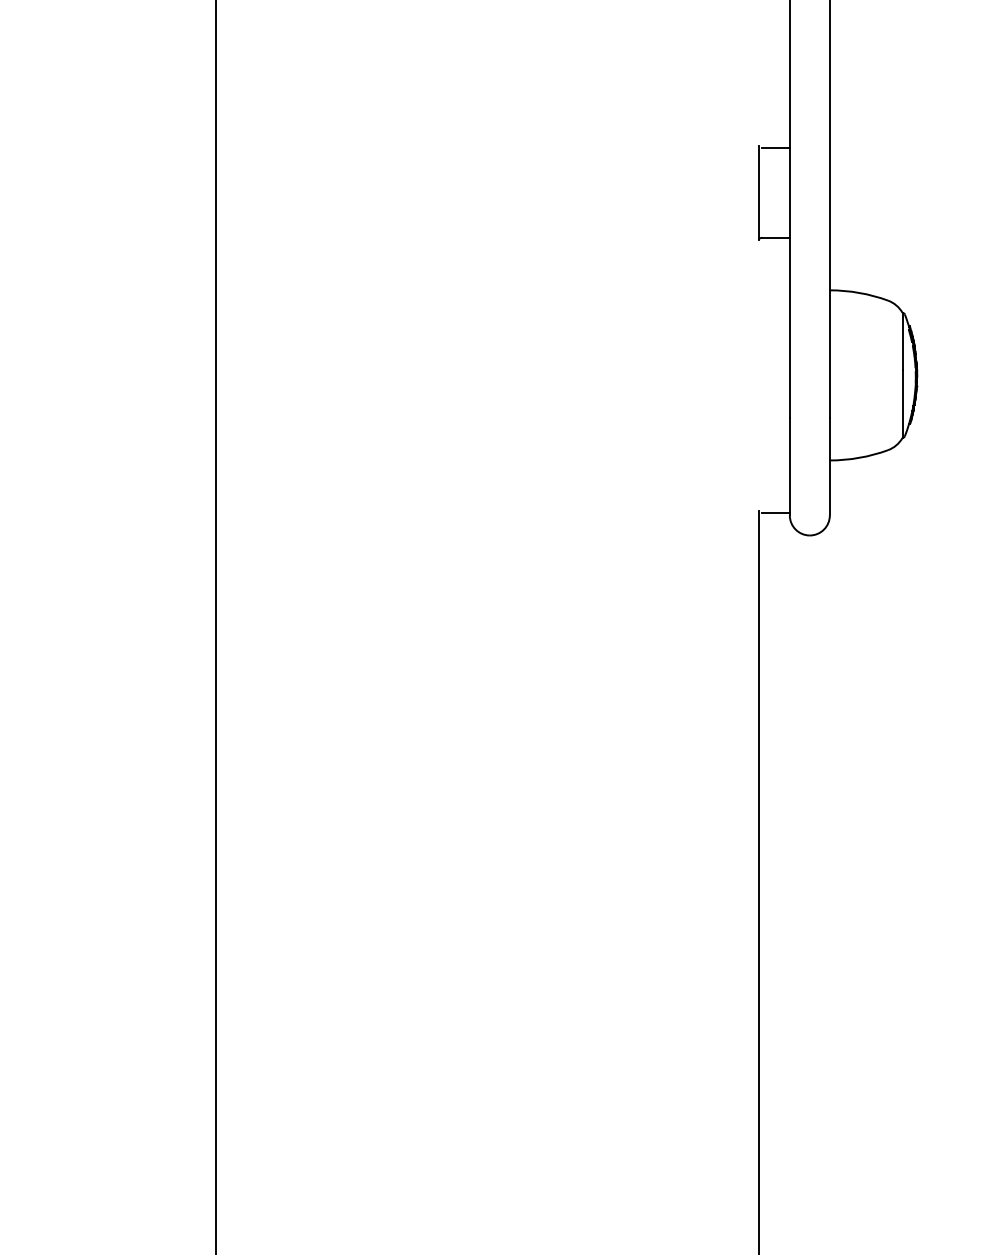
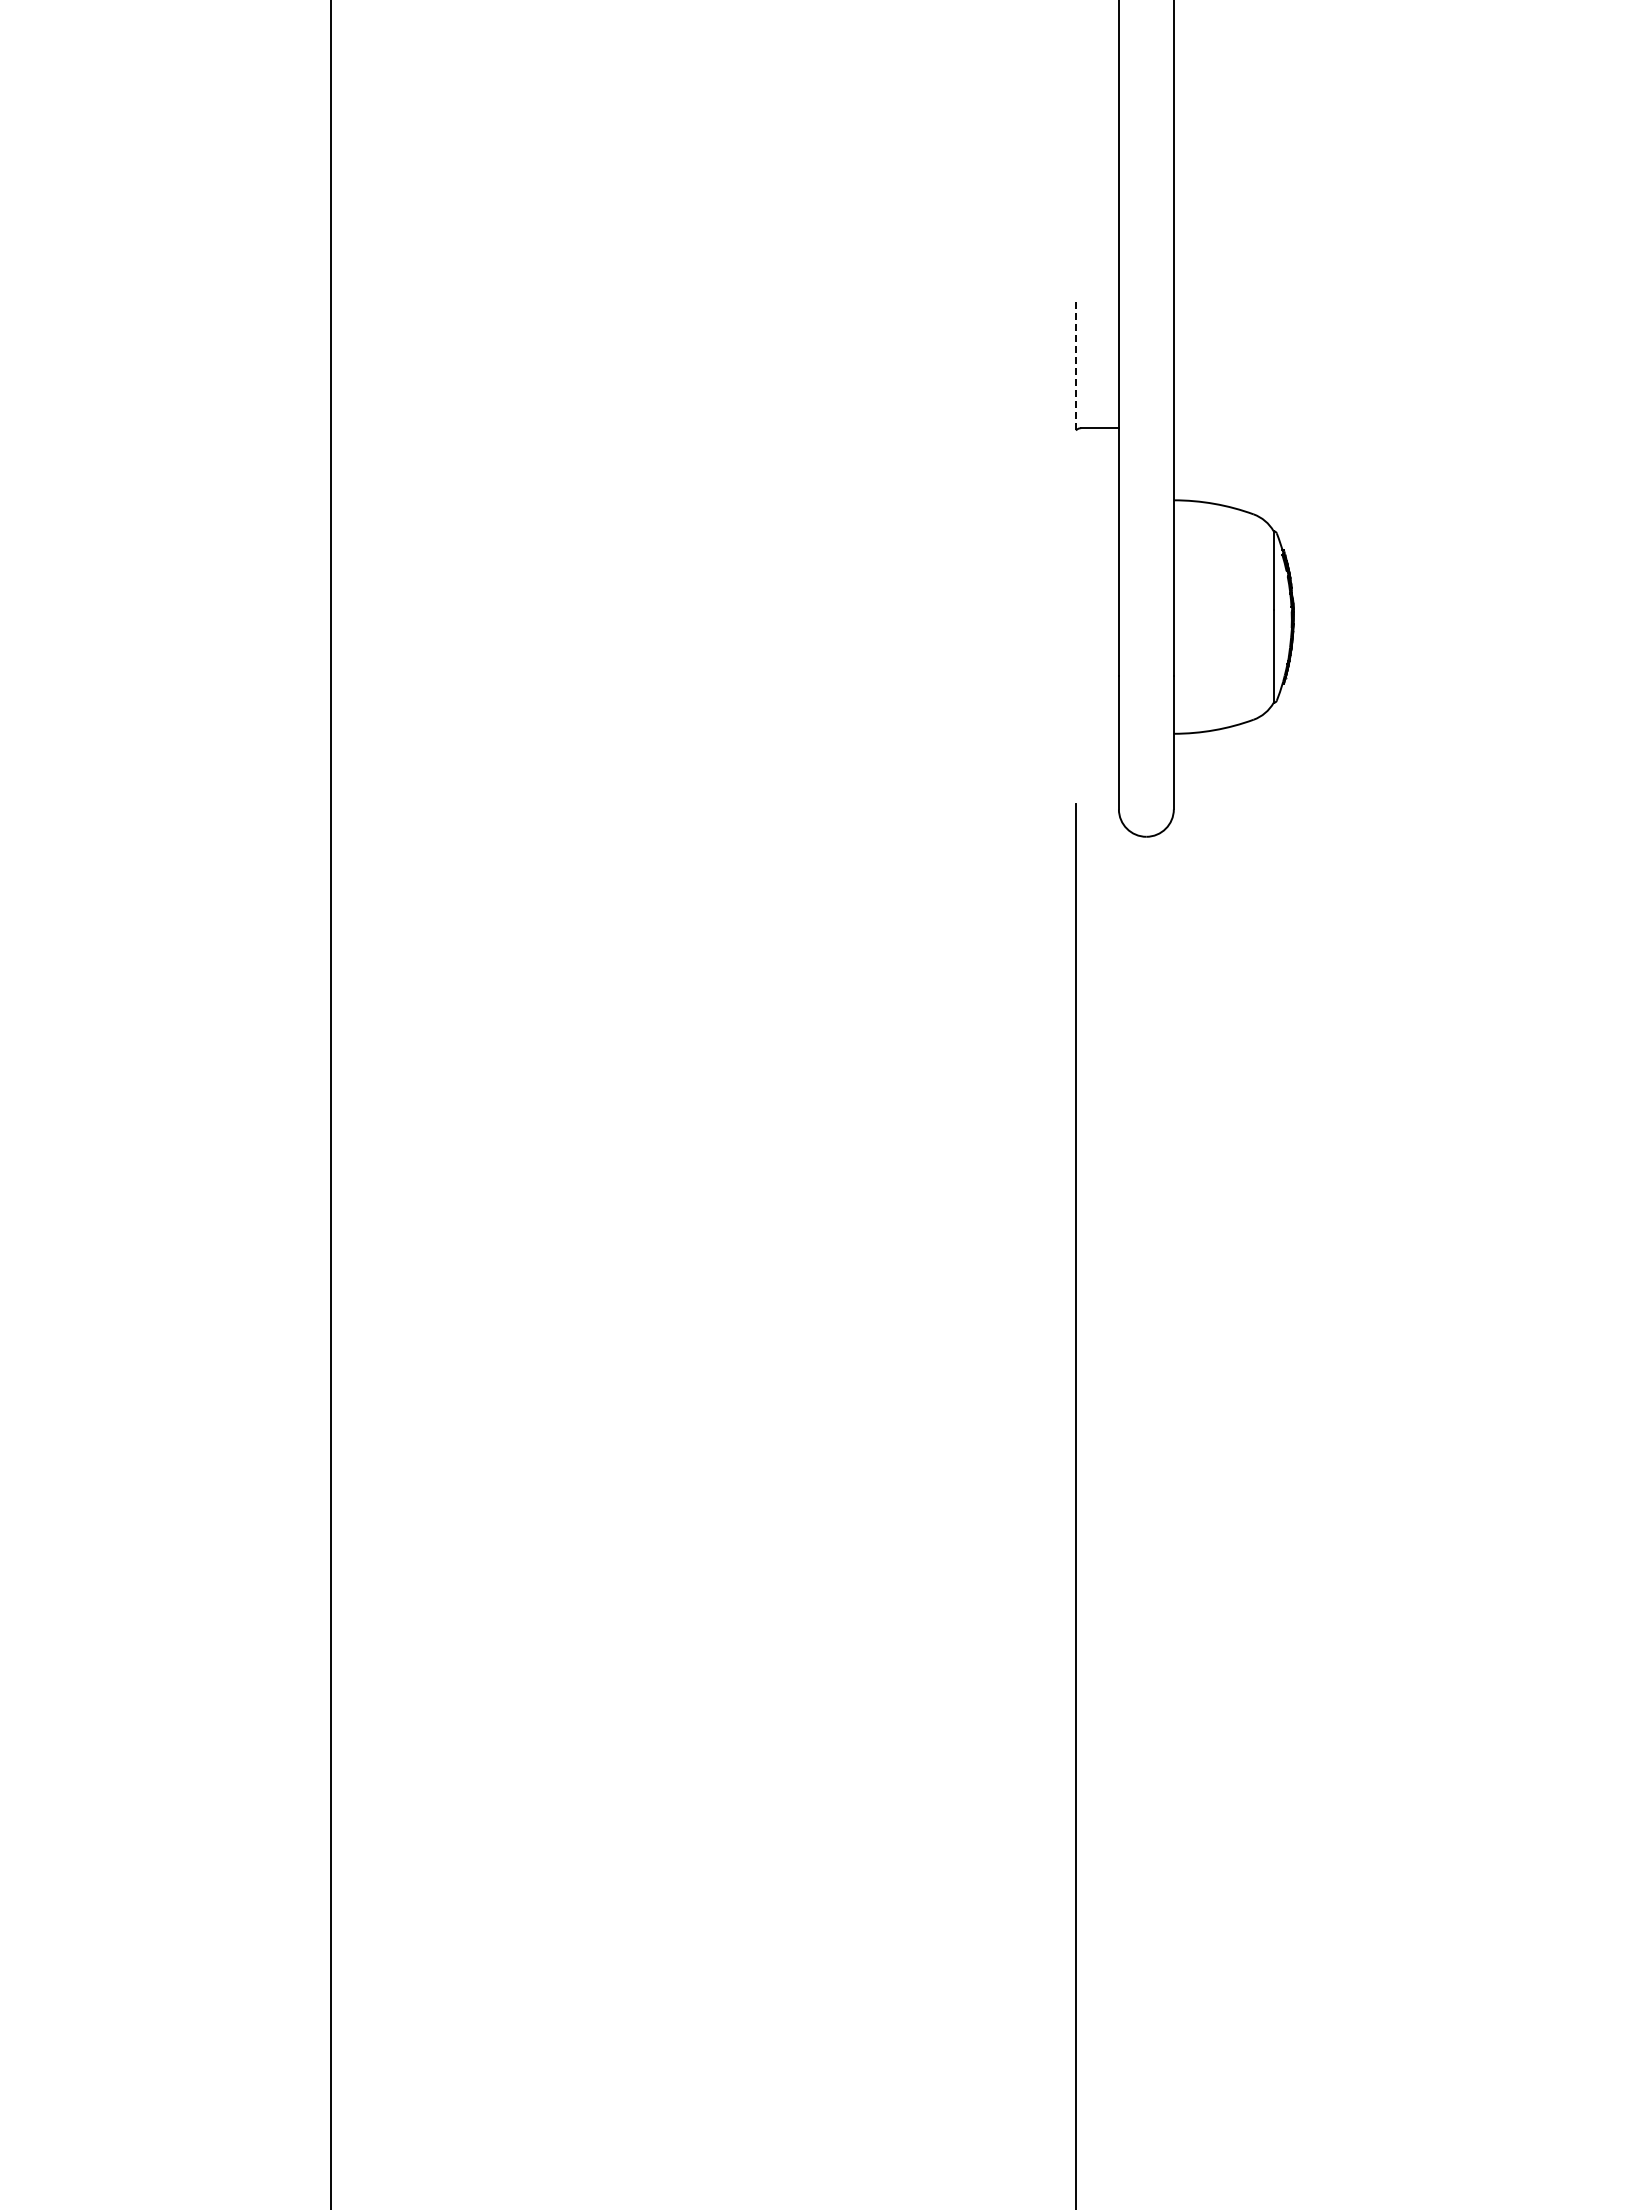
line: (775, 147) -> (1099, 304), removed
line: (758, 192) -> (1075, 366), solid -> dashed
line: (775, 512) -> (1099, 805), removed

